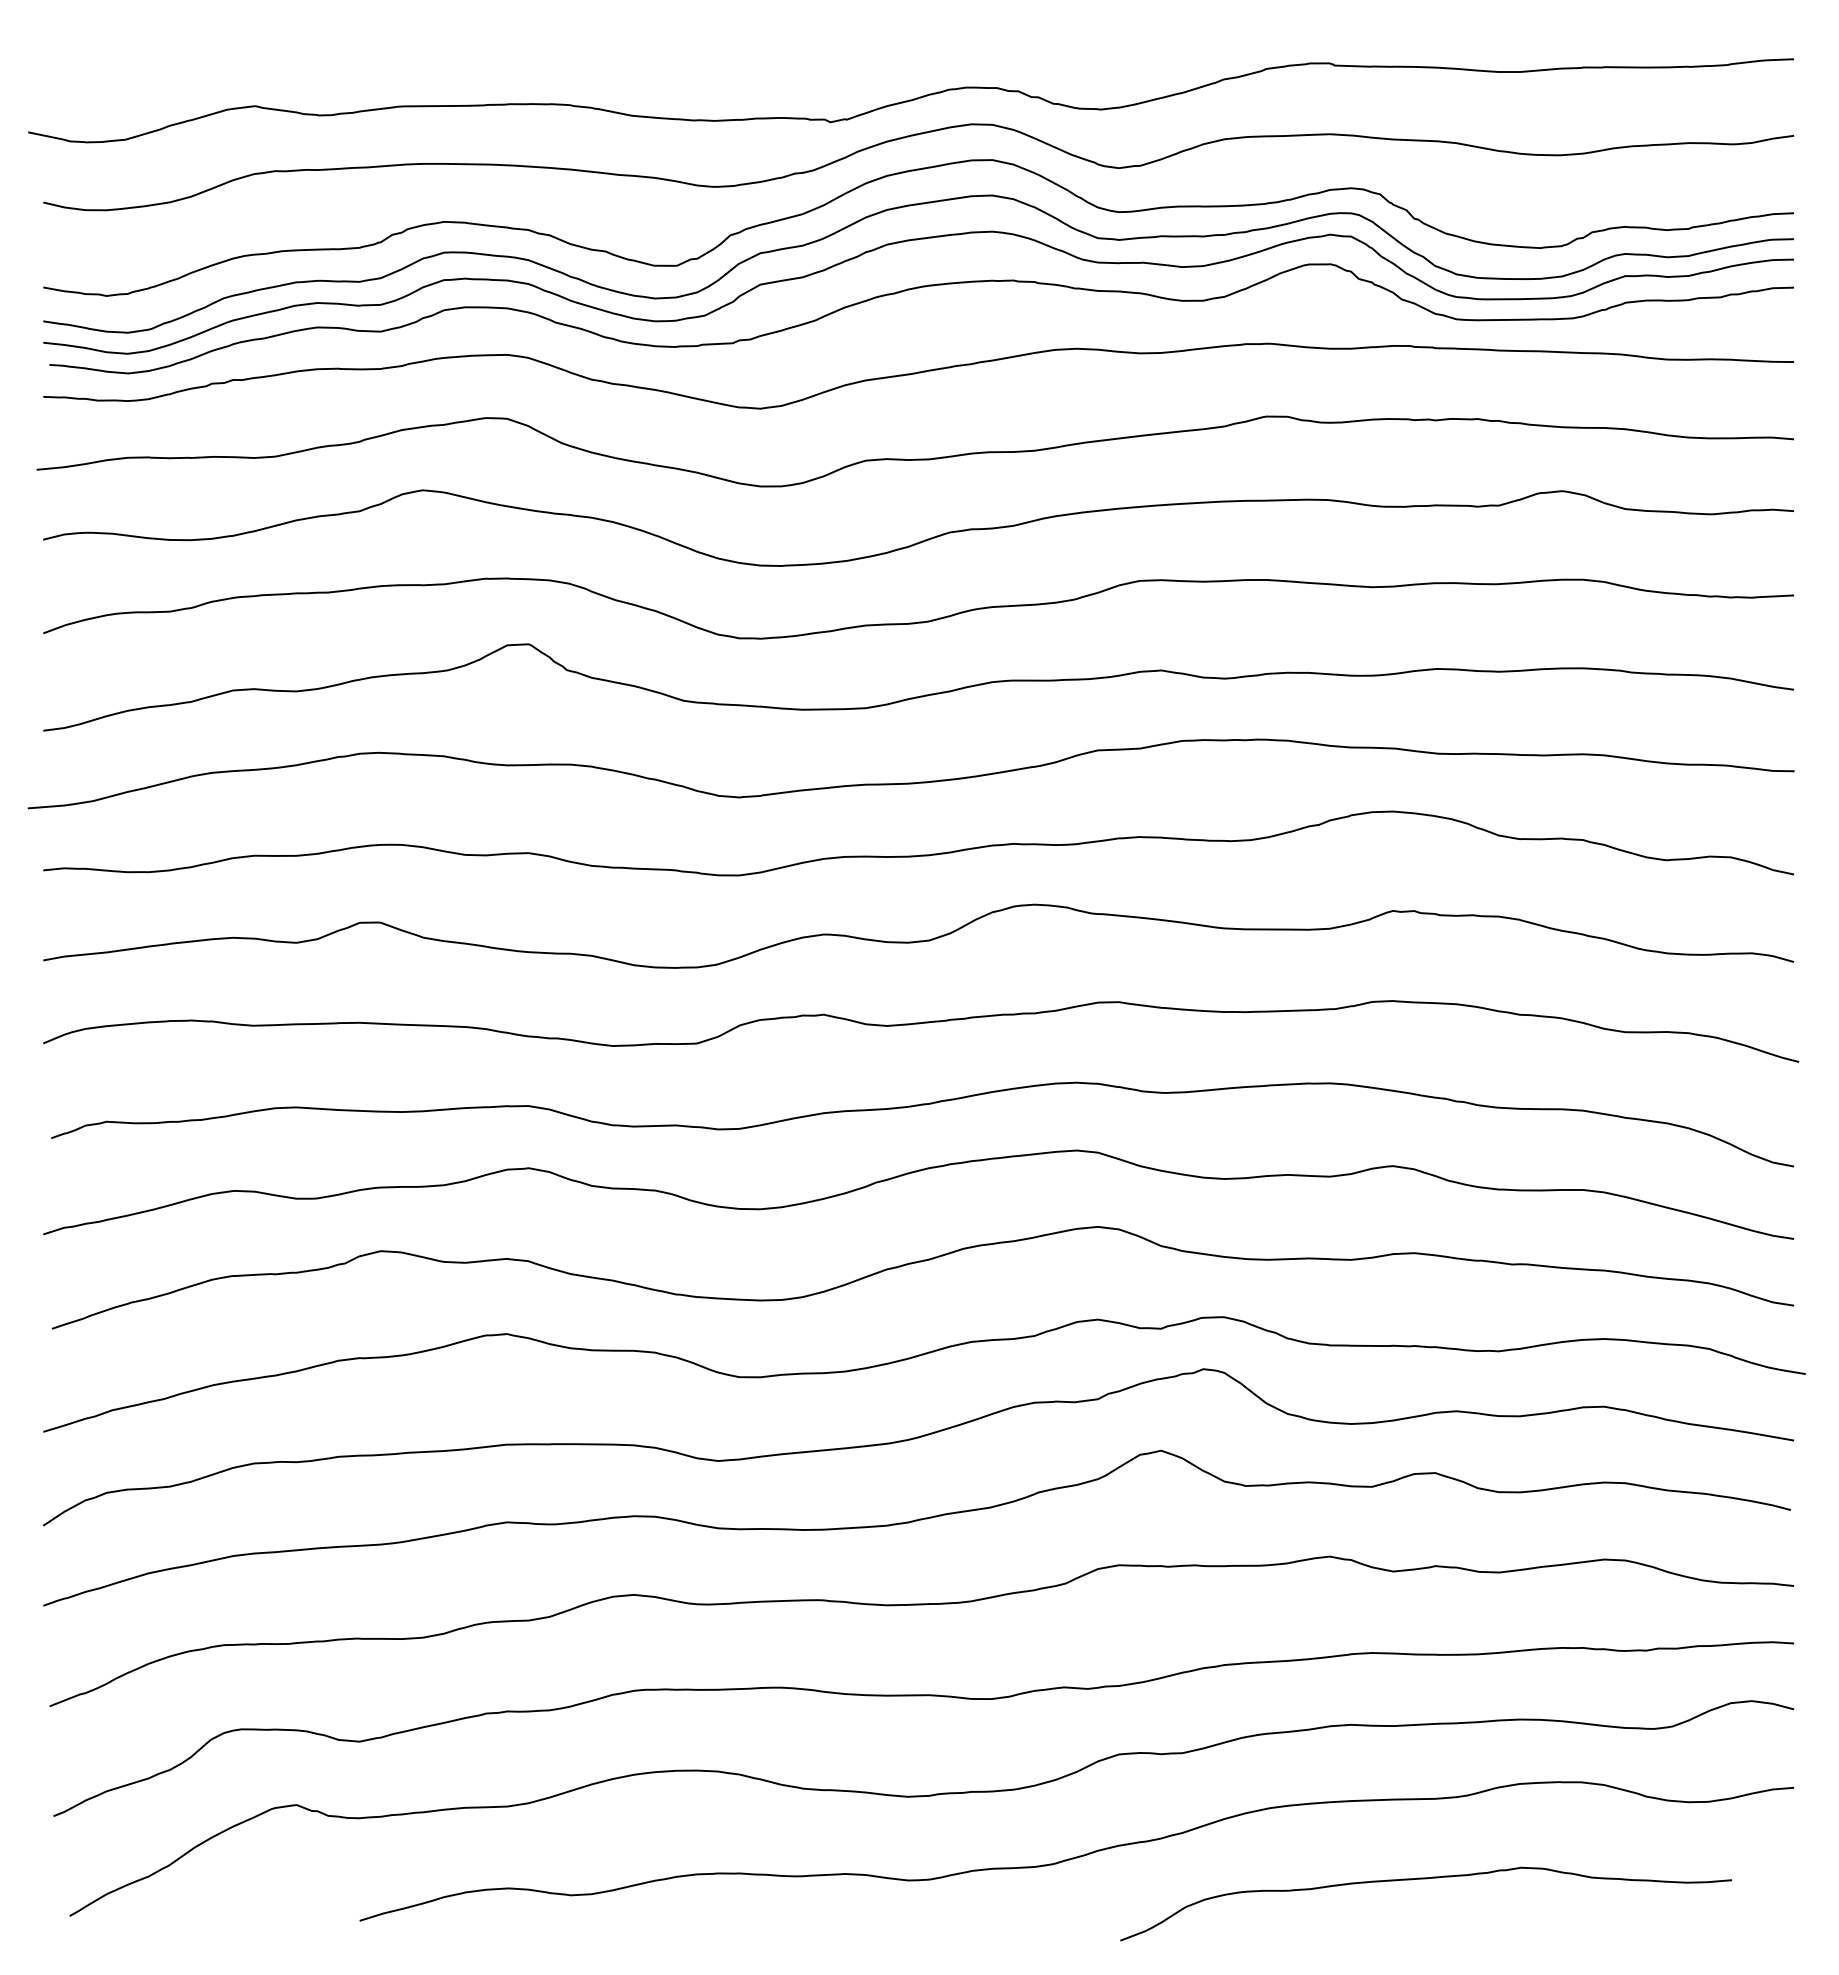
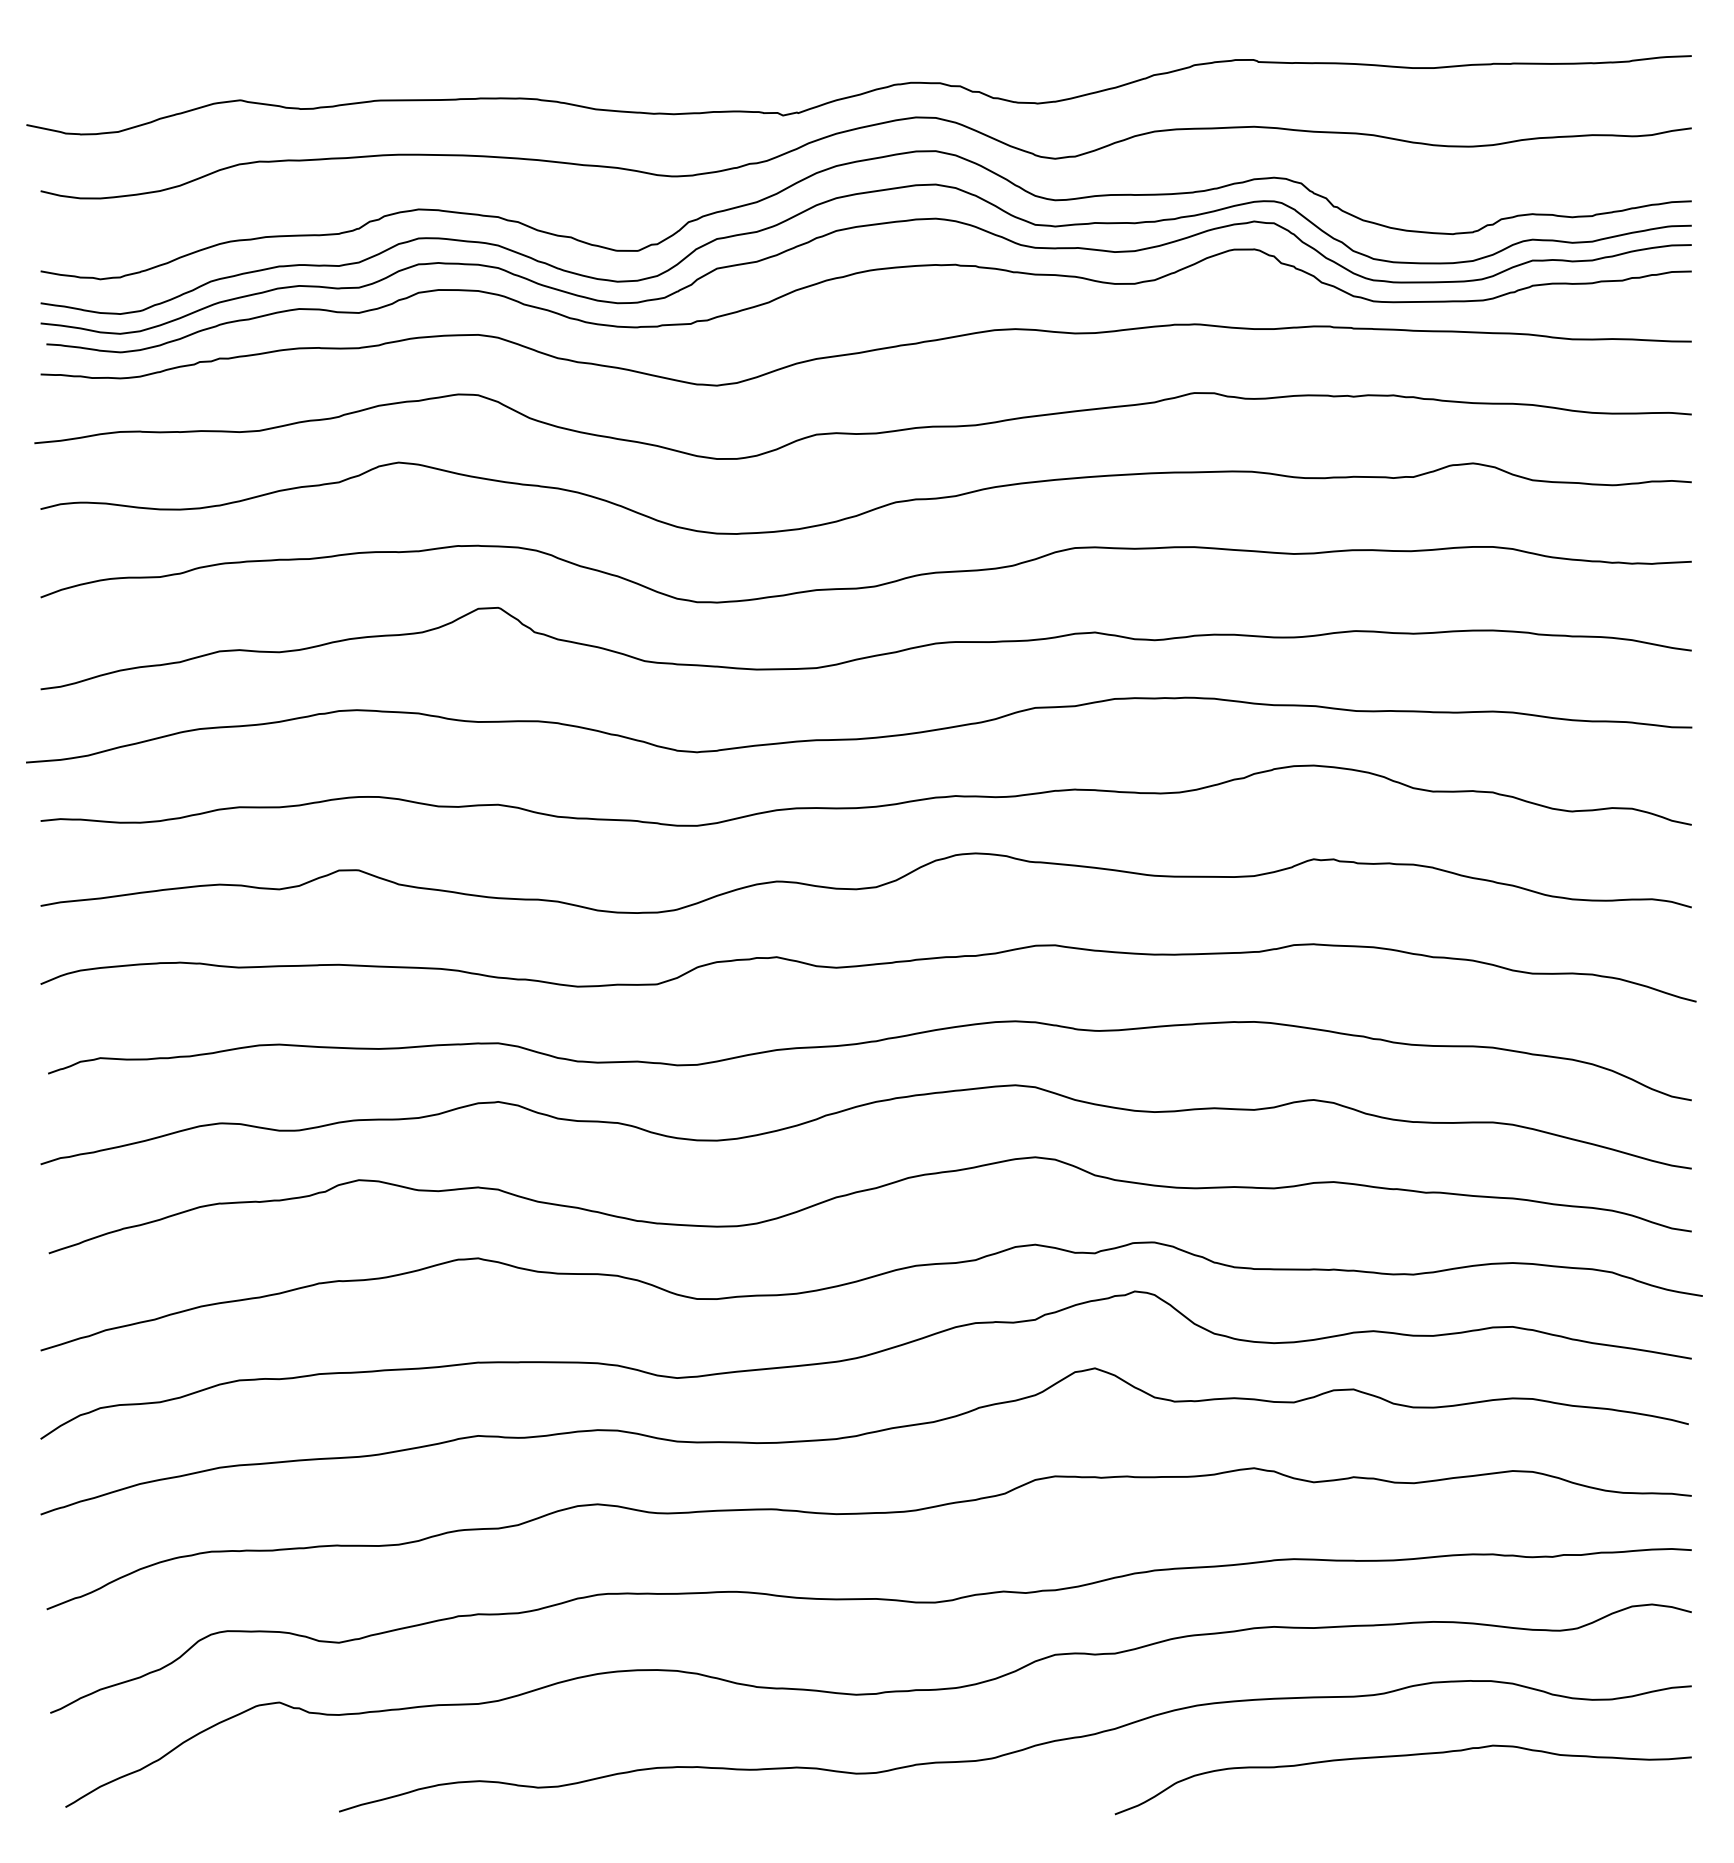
curve: (1425, 1879) -> (1402, 1756), moved

